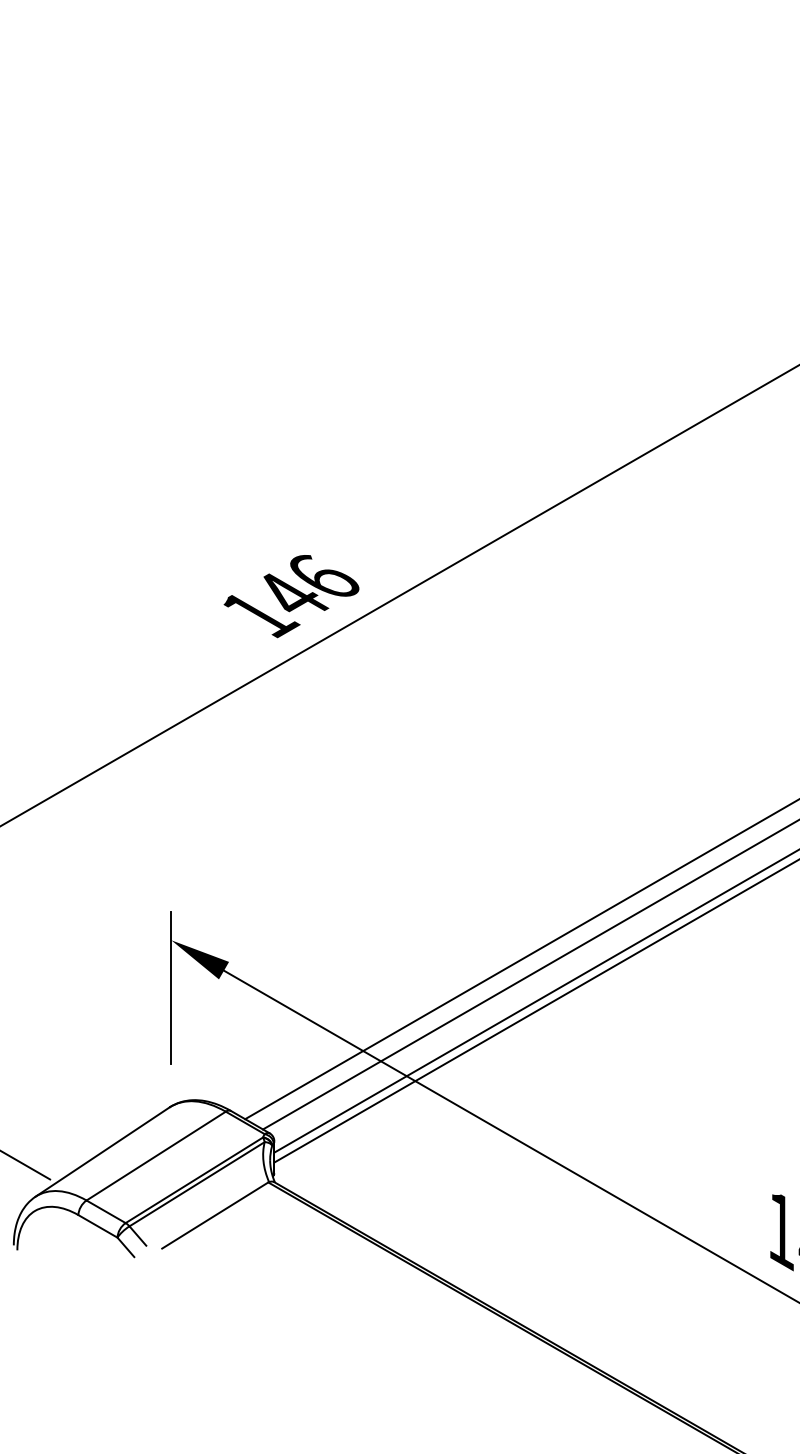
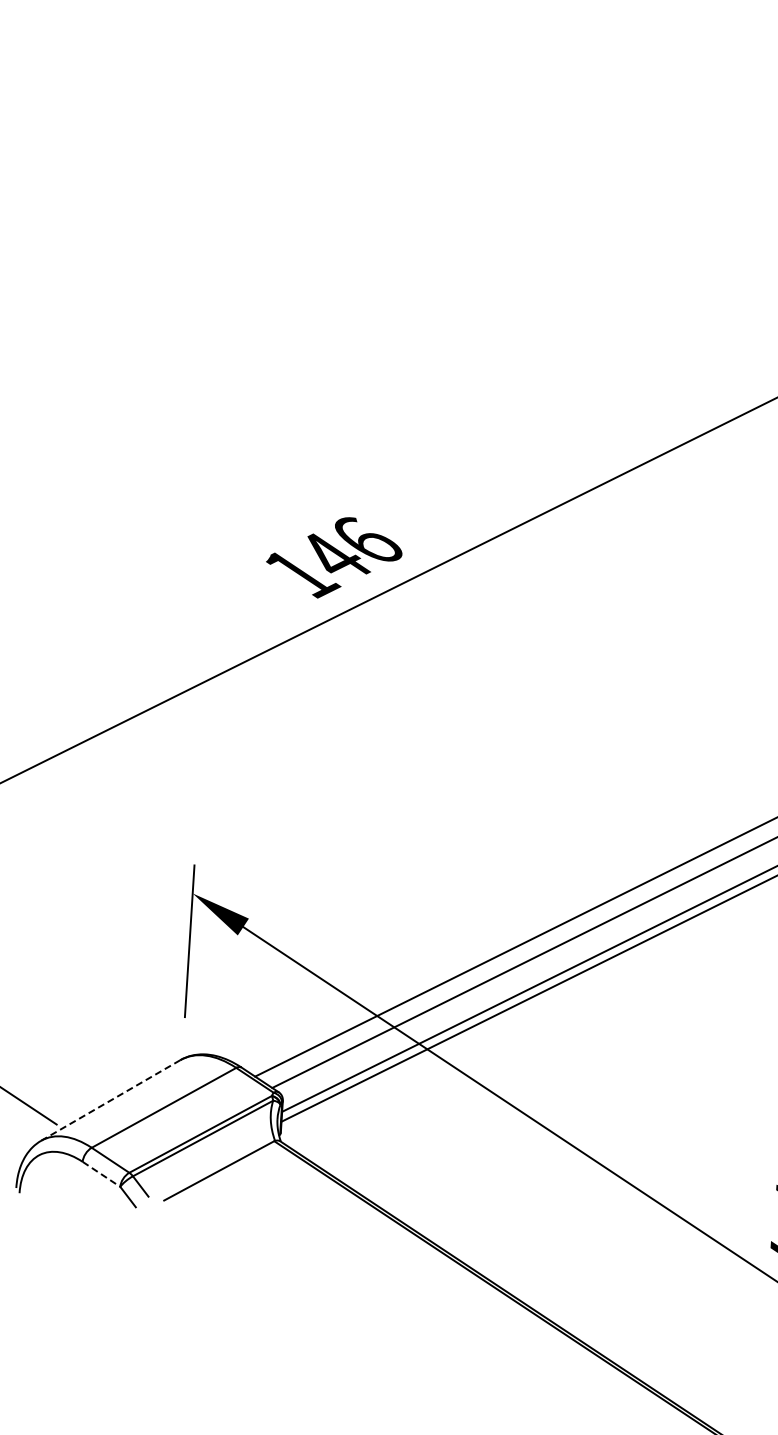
line: (102, 1151) -> (110, 1099), solid -> dashed
line: (97, 1226) -> (101, 1174), solid -> dashed

